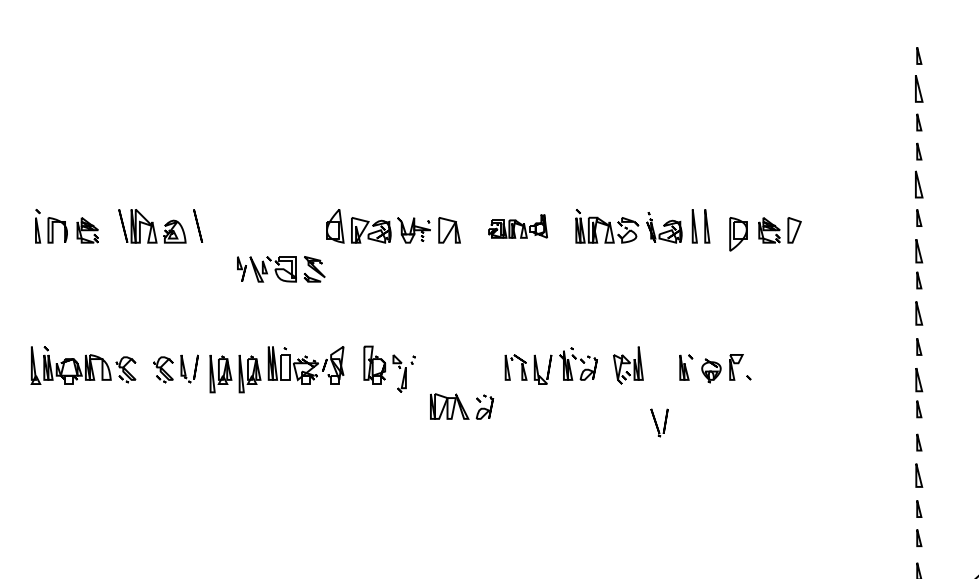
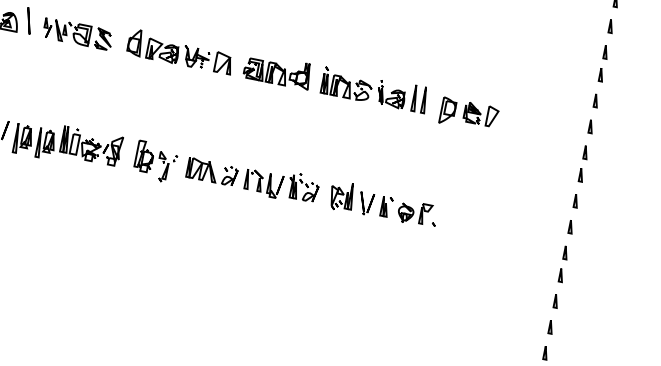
part: (919, 89) -> (611, 26), size x0.62
part: (919, 184) -> (596, 100), size x0.62
part: (517, 226) -> (277, 70), size x1.43
part: (919, 251) -> (586, 152), size x0.71
part: (281, 269) -> (78, 34), moved
part: (919, 313) -> (576, 201), size x0.71
part: (919, 380) -> (566, 253), size x0.71
part: (462, 406) -> (212, 172), moved
part: (659, 422) -> (365, 203), moved
part: (919, 475) -> (551, 327), size x0.71

